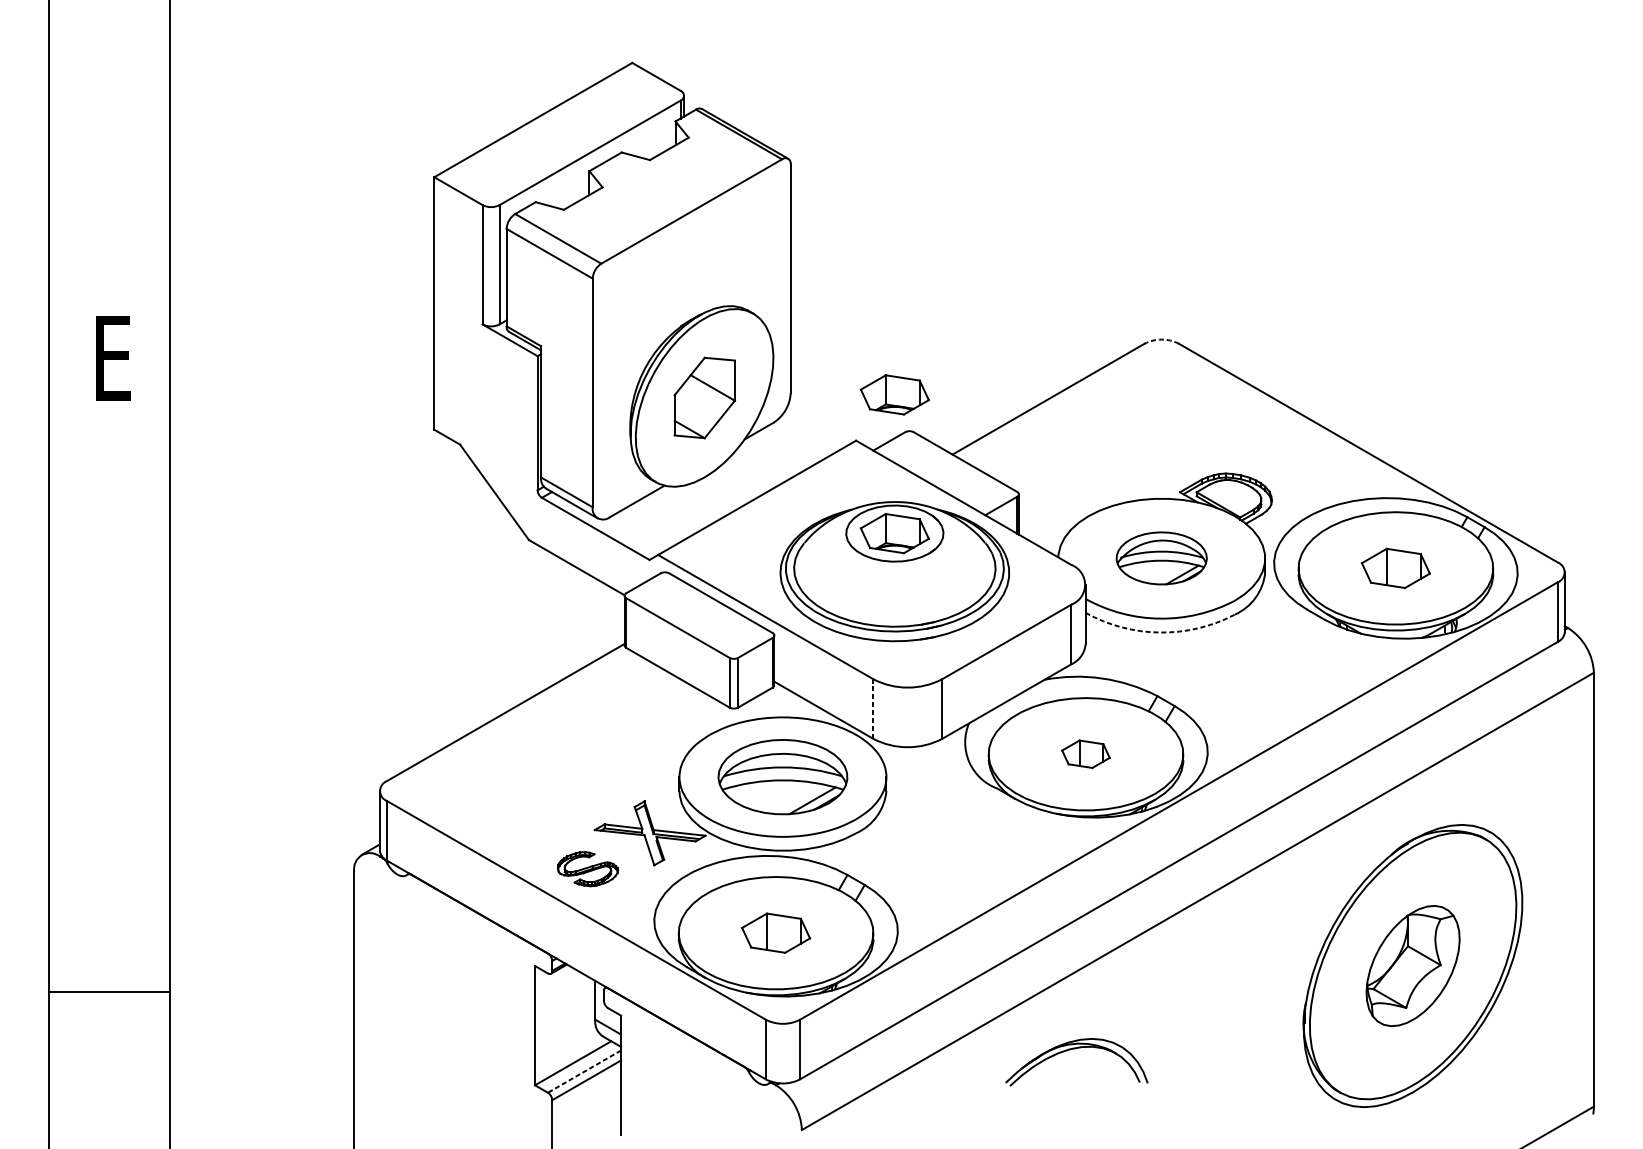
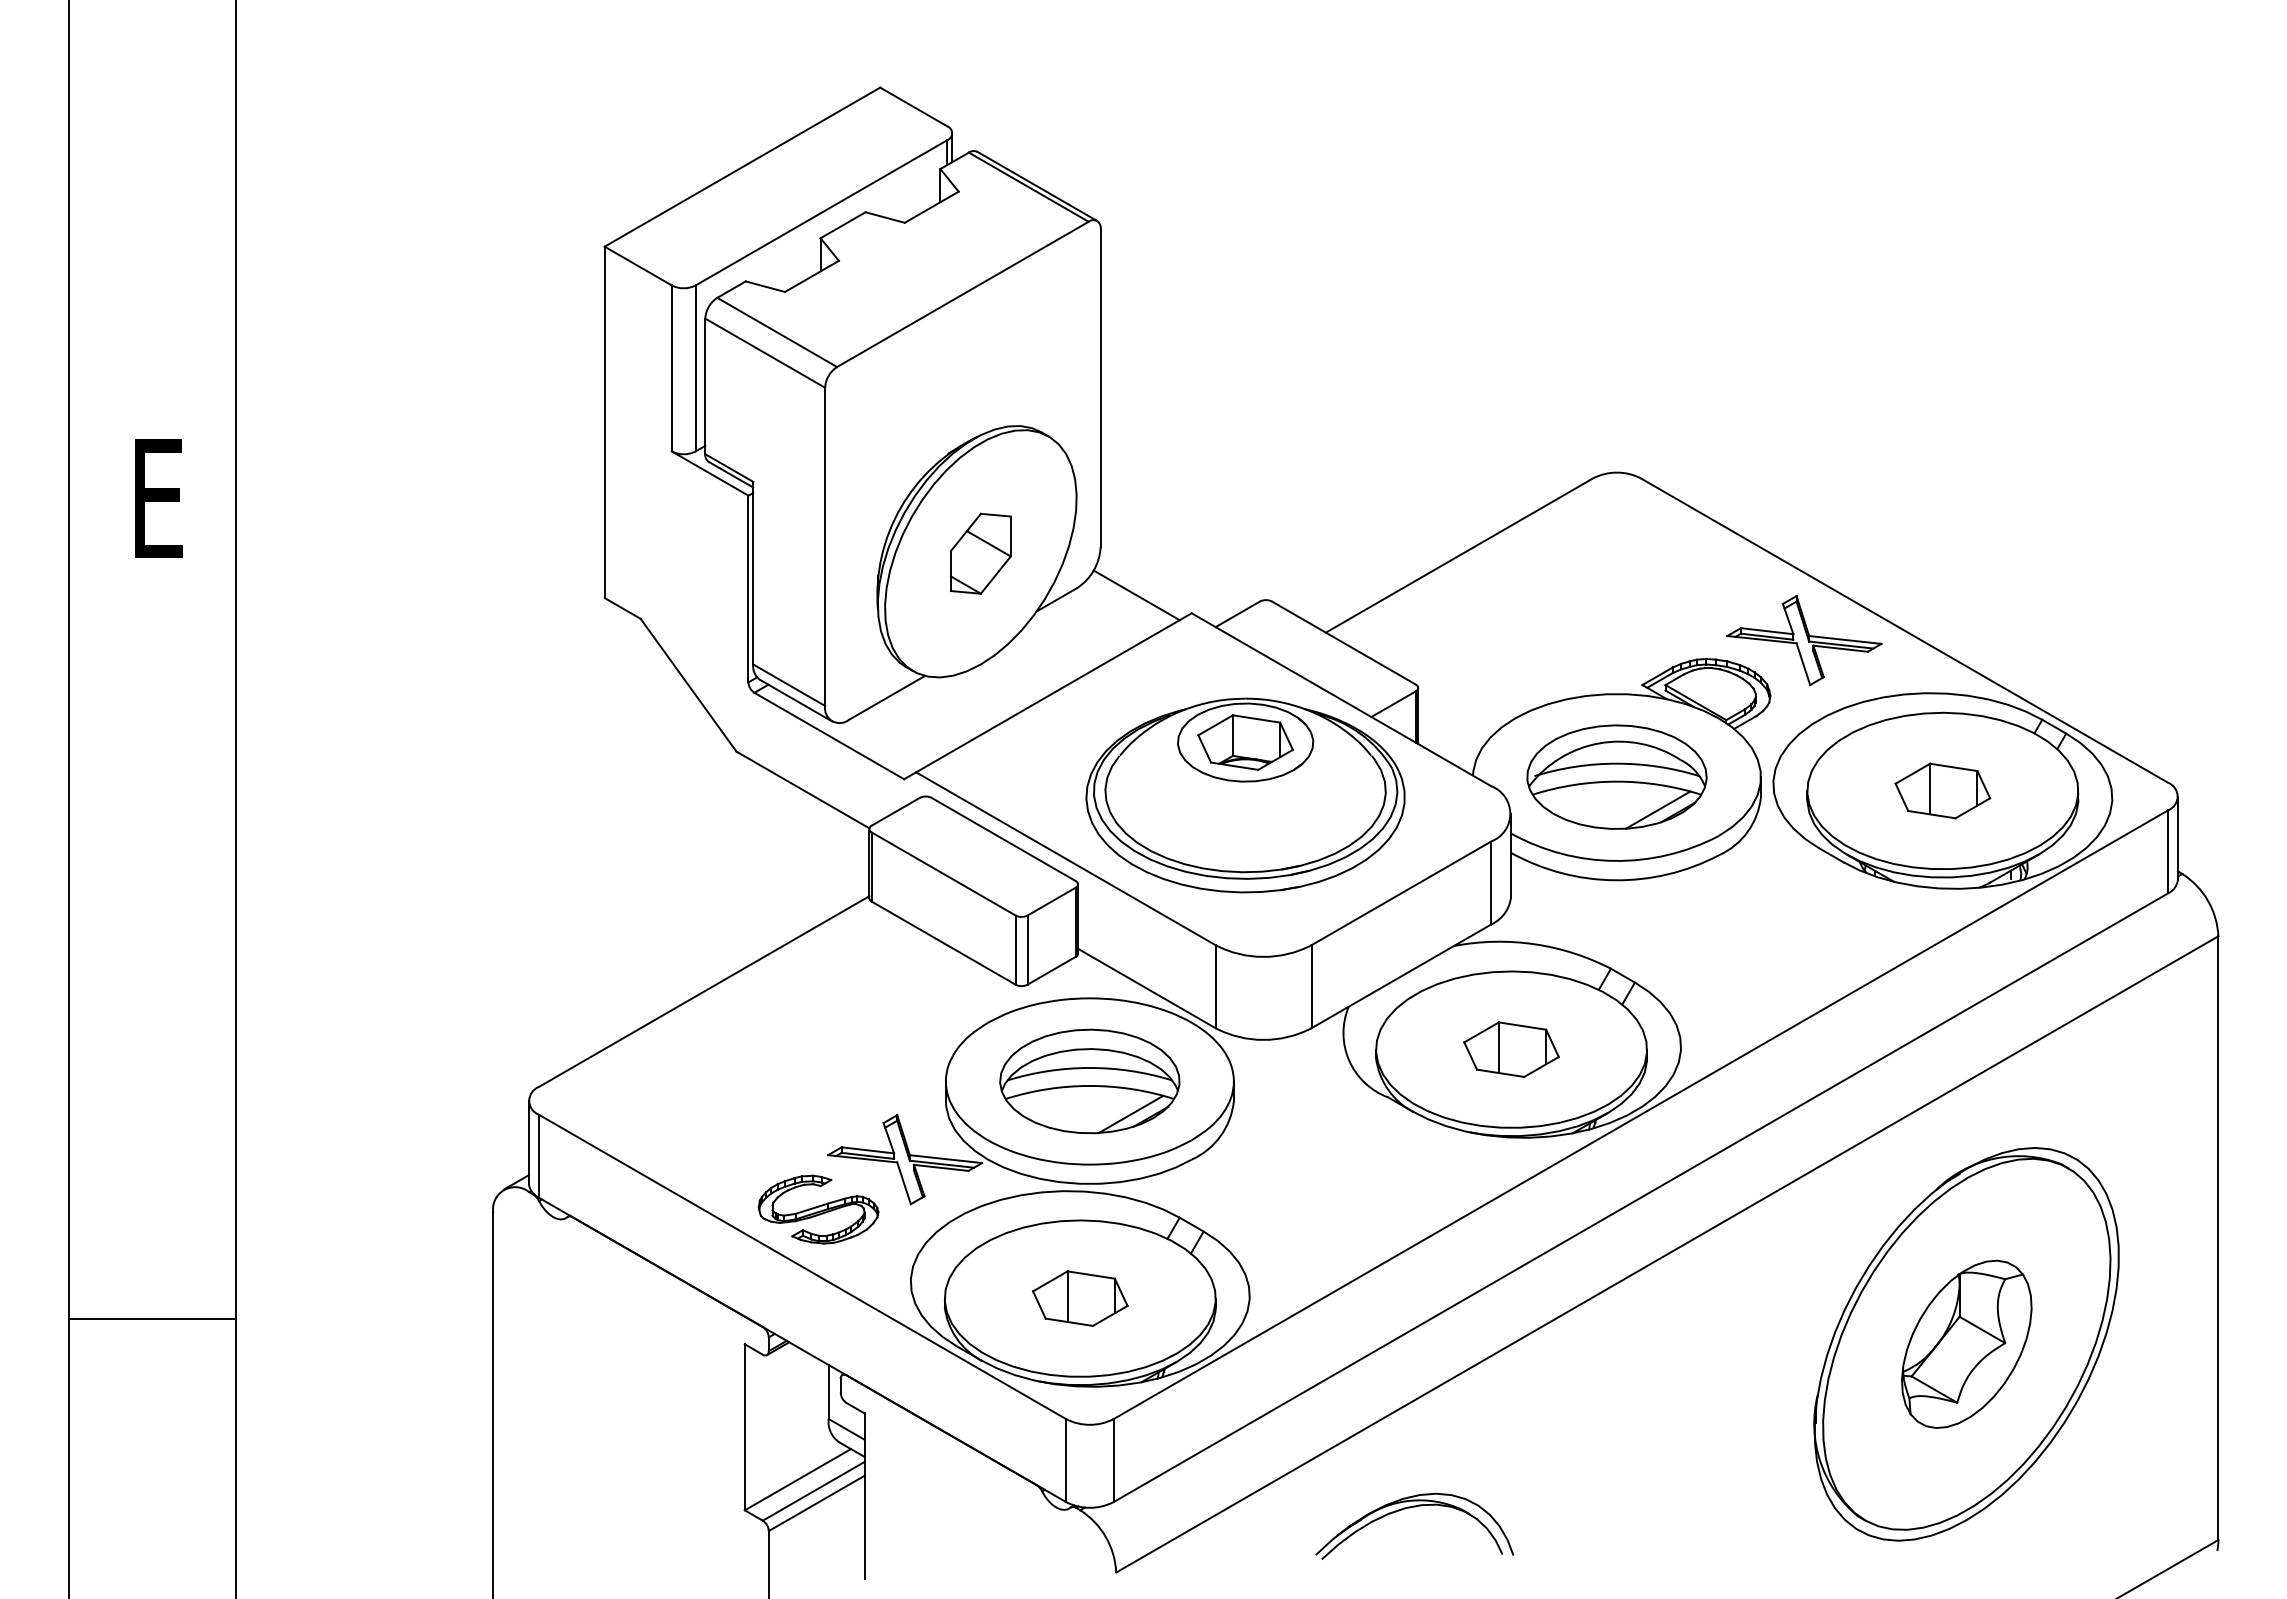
arc: (1162, 339) -> (1617, 472), dashed -> solid
part: (894, 394) -> (1245, 549), removed
part: (704, 397) -> (980, 553), size x0.71
line: (816, 427) -> (1136, 595), added
part: (1296, 460) -> (1804, 640), added
part: (1161, 557) -> (1616, 776), size x1.43
arc: (1159, 632) -> (1614, 880), dashed -> solid
line: (873, 708) -> (1215, 986), dashed -> solid
part: (1085, 754) -> (1511, 1049), size x1.43
part: (587, 869) -> (818, 1209), size x1.43
line: (109, 992) -> (152, 1318), moved
part: (1073, 1049) -> (1410, 1508), moved
line: (584, 1071) -> (813, 1491), dashed -> solid

